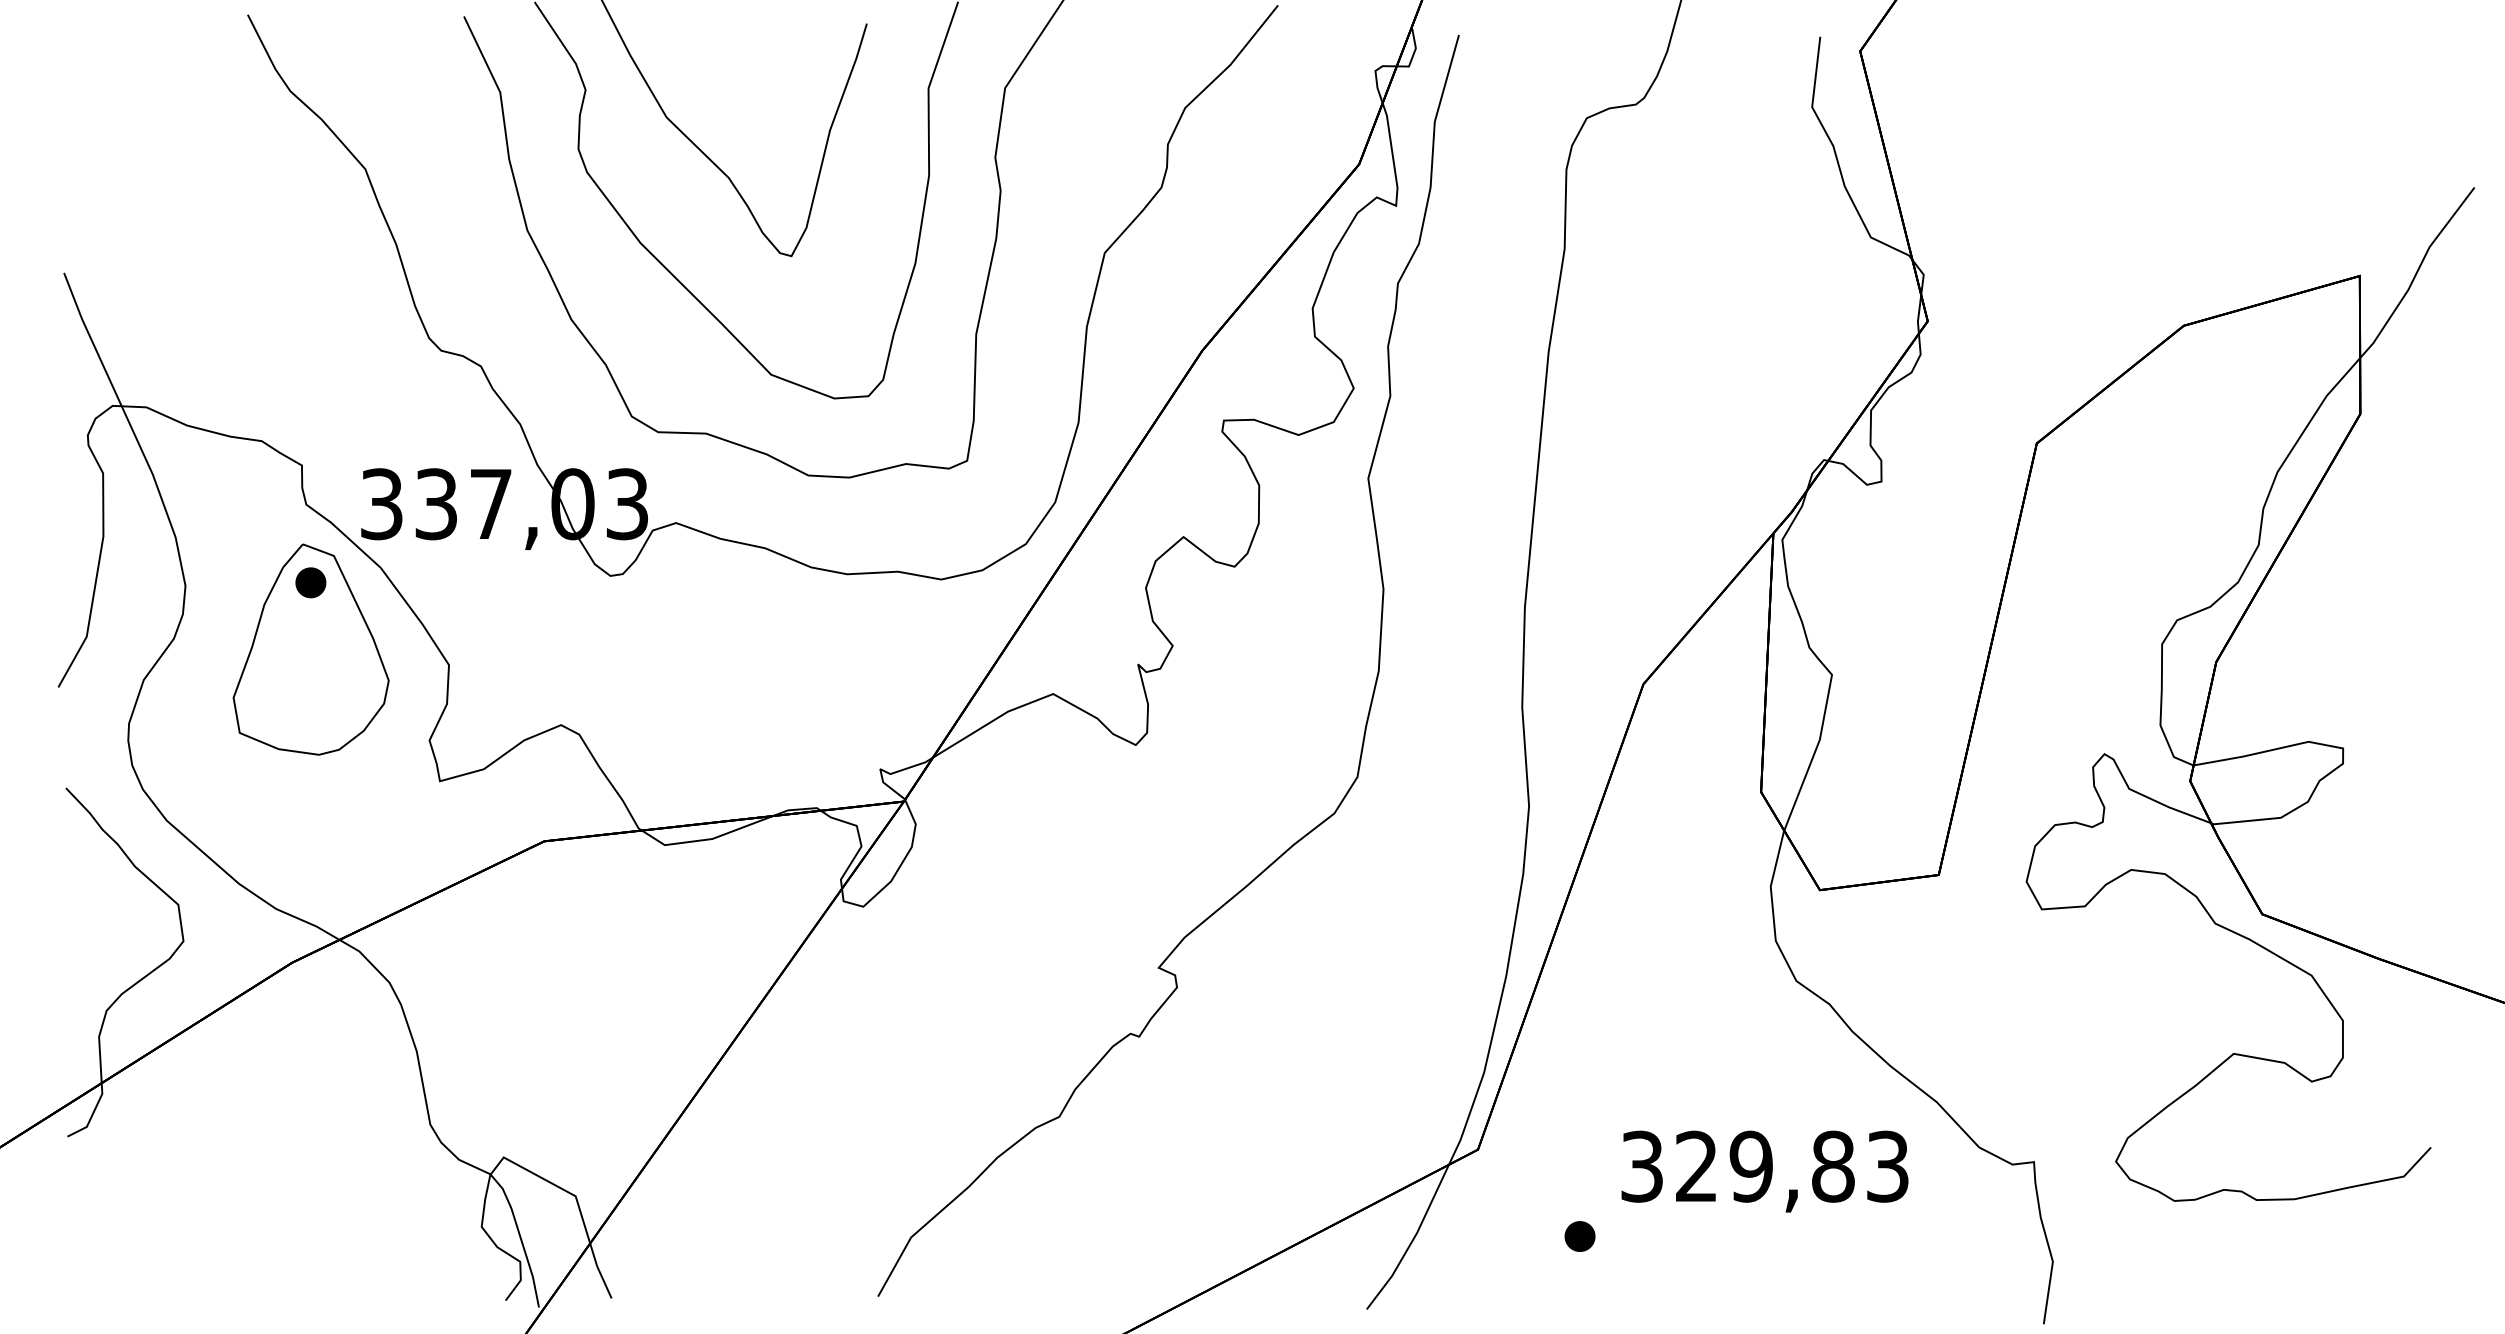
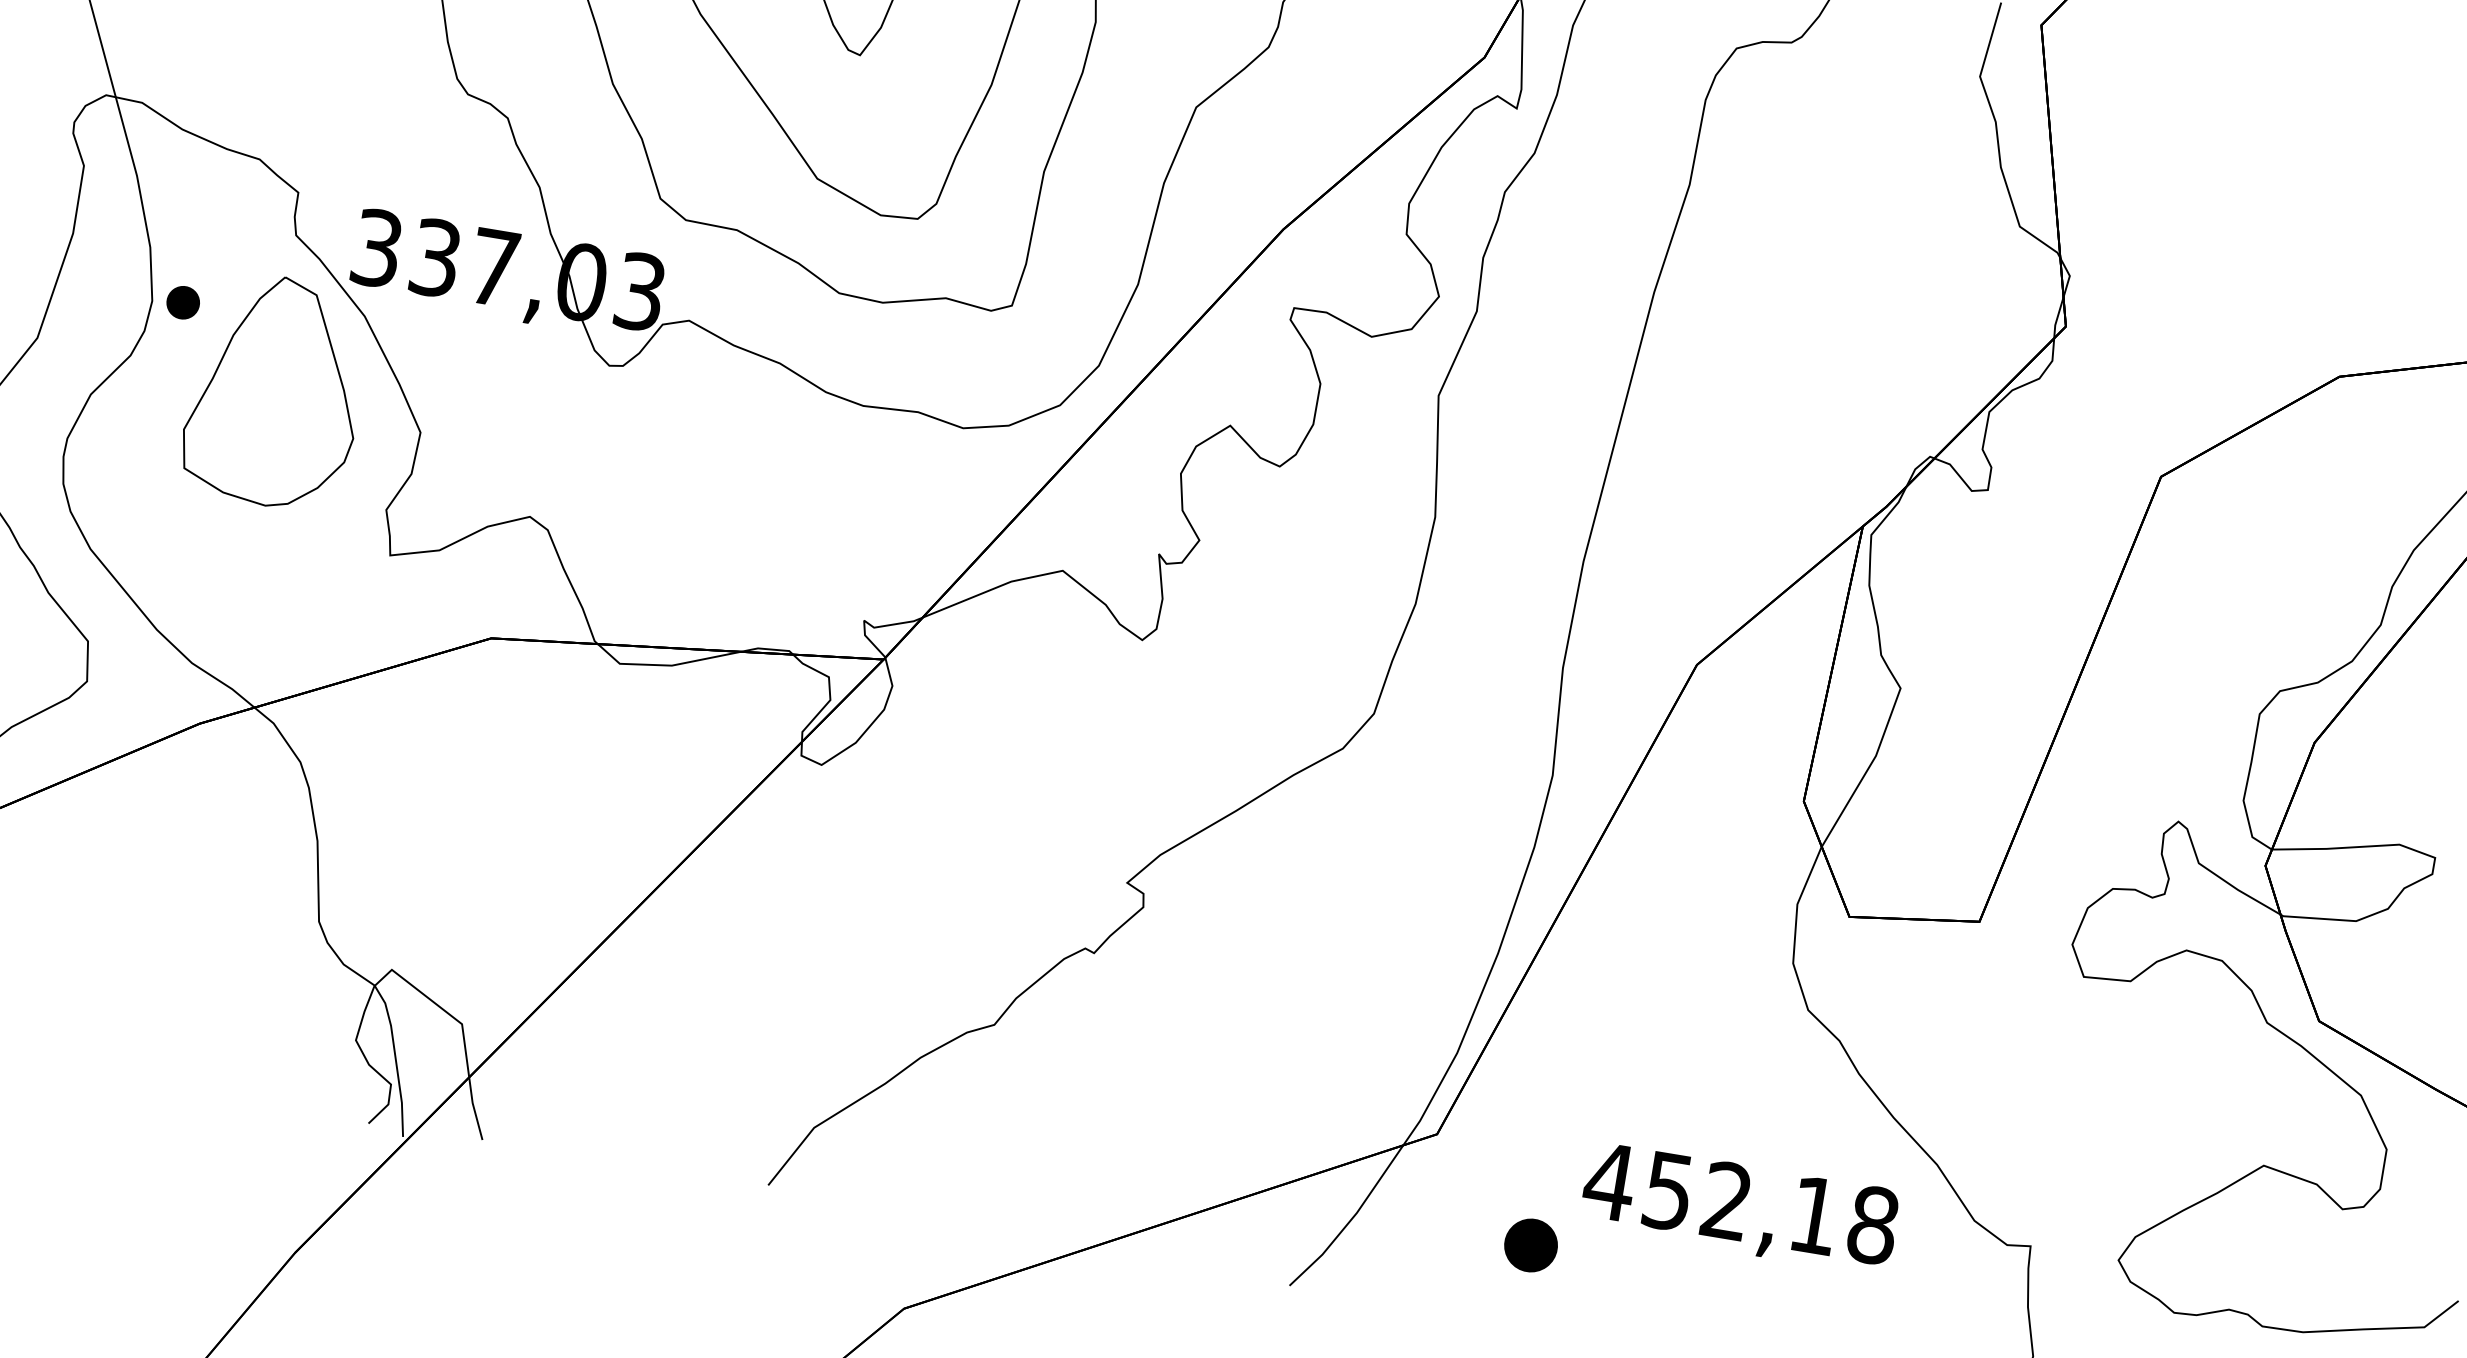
part: (310, 582) -> (182, 302), moved
text: (1764, 1166) -> (1741, 1203), 329,83 -> 452,18
part: (1579, 1236) -> (1530, 1245), size x1.6

